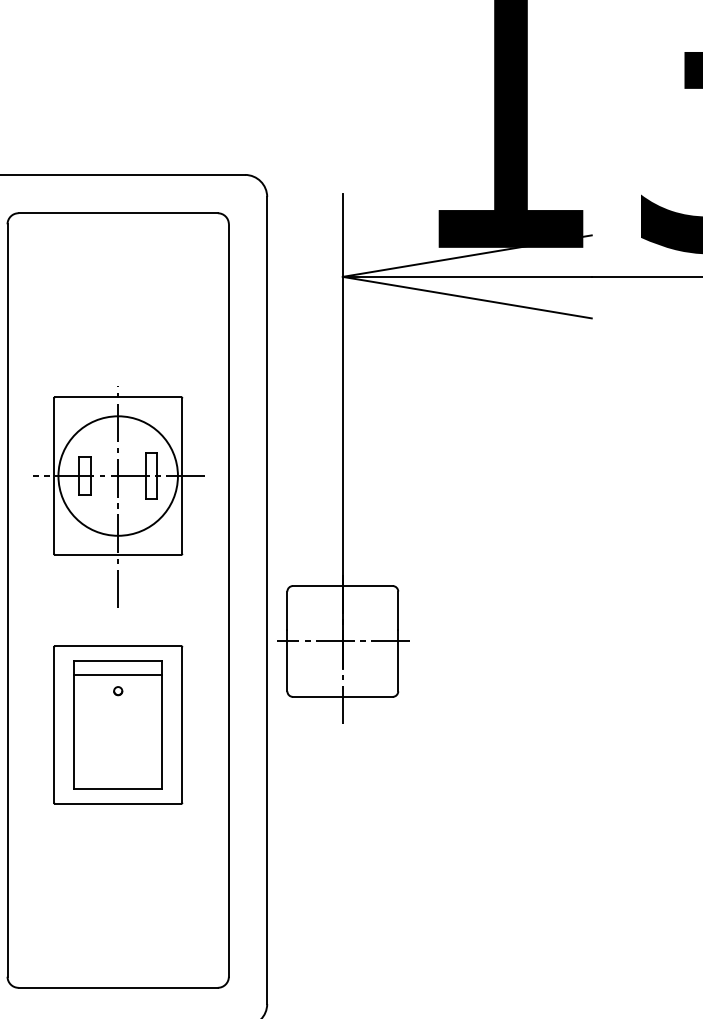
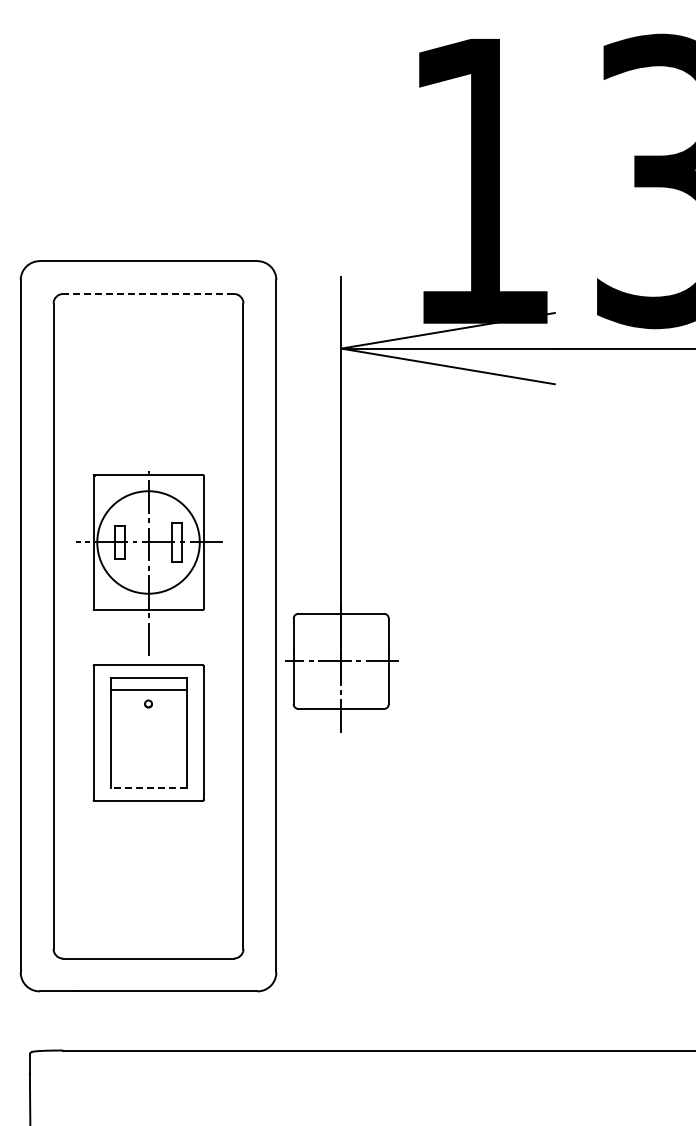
line: (118, 213) -> (148, 294), solid -> dashed
part: (119, 500) -> (149, 563), moved
line: (118, 788) -> (148, 787), solid -> dashed

